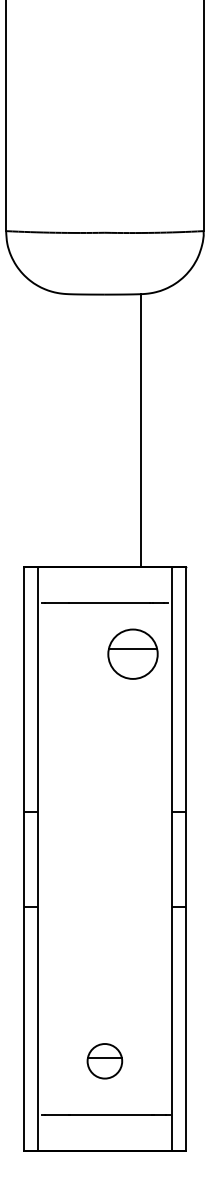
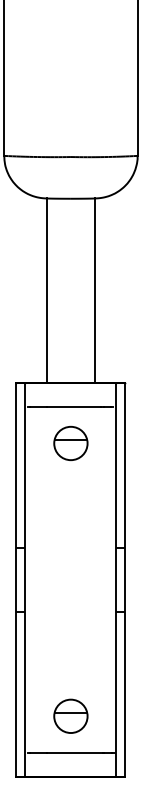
line: (68, 430) -> (46, 290), added
part: (132, 652) -> (70, 442), moved
part: (104, 1060) -> (70, 715), size x1.43

